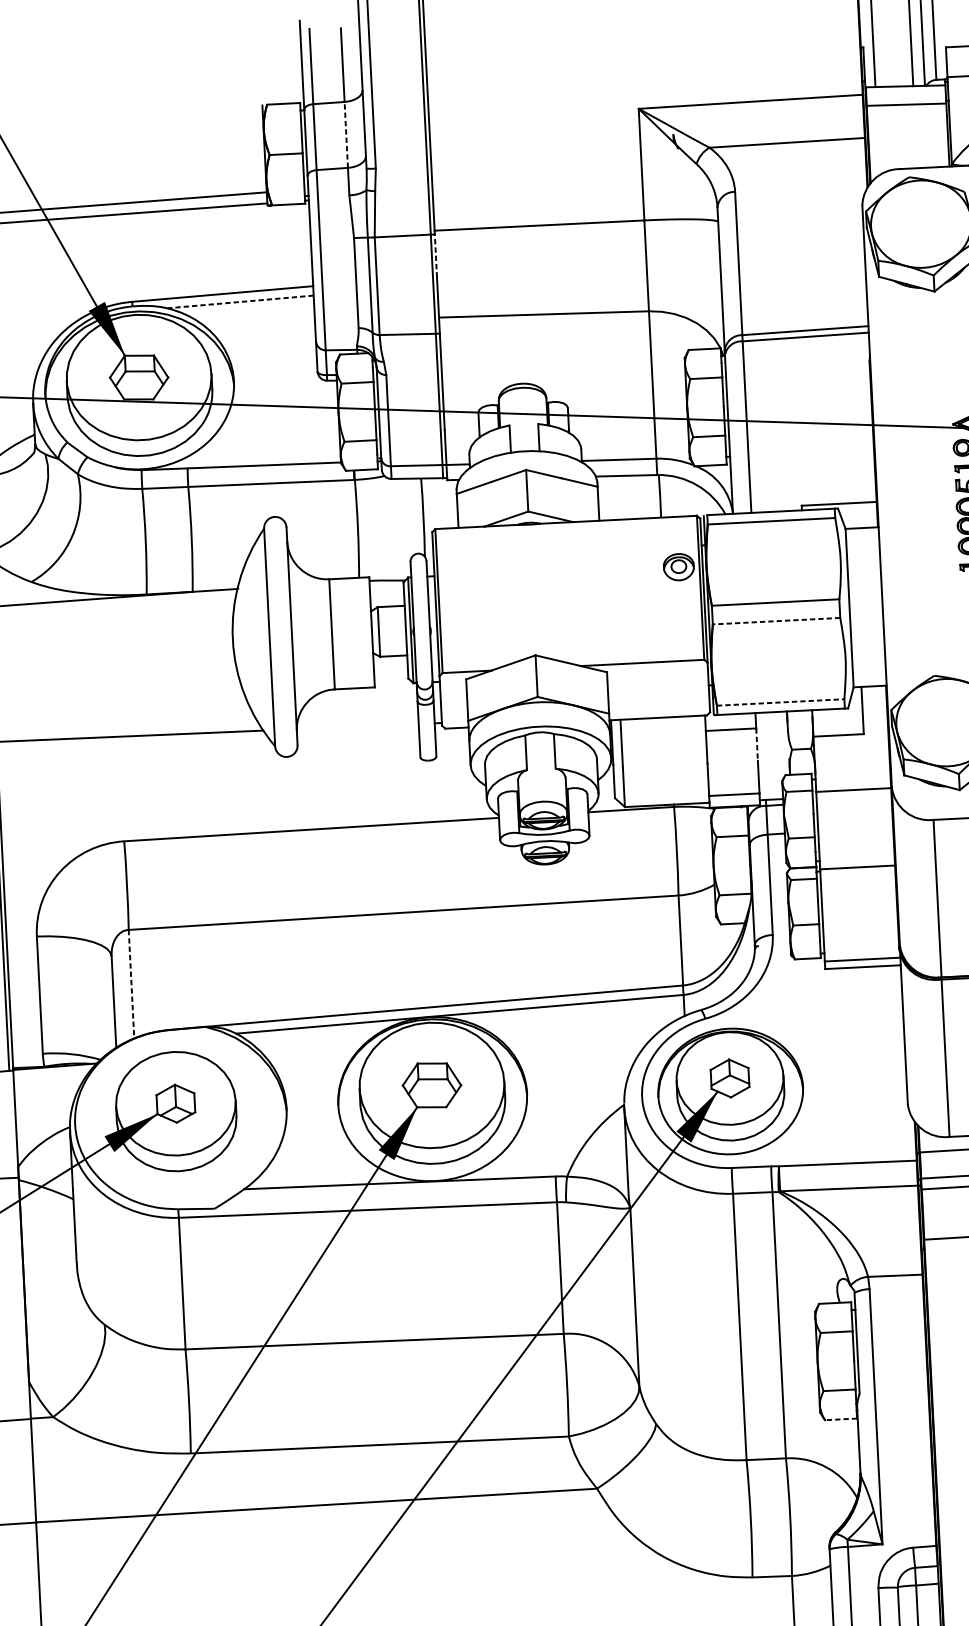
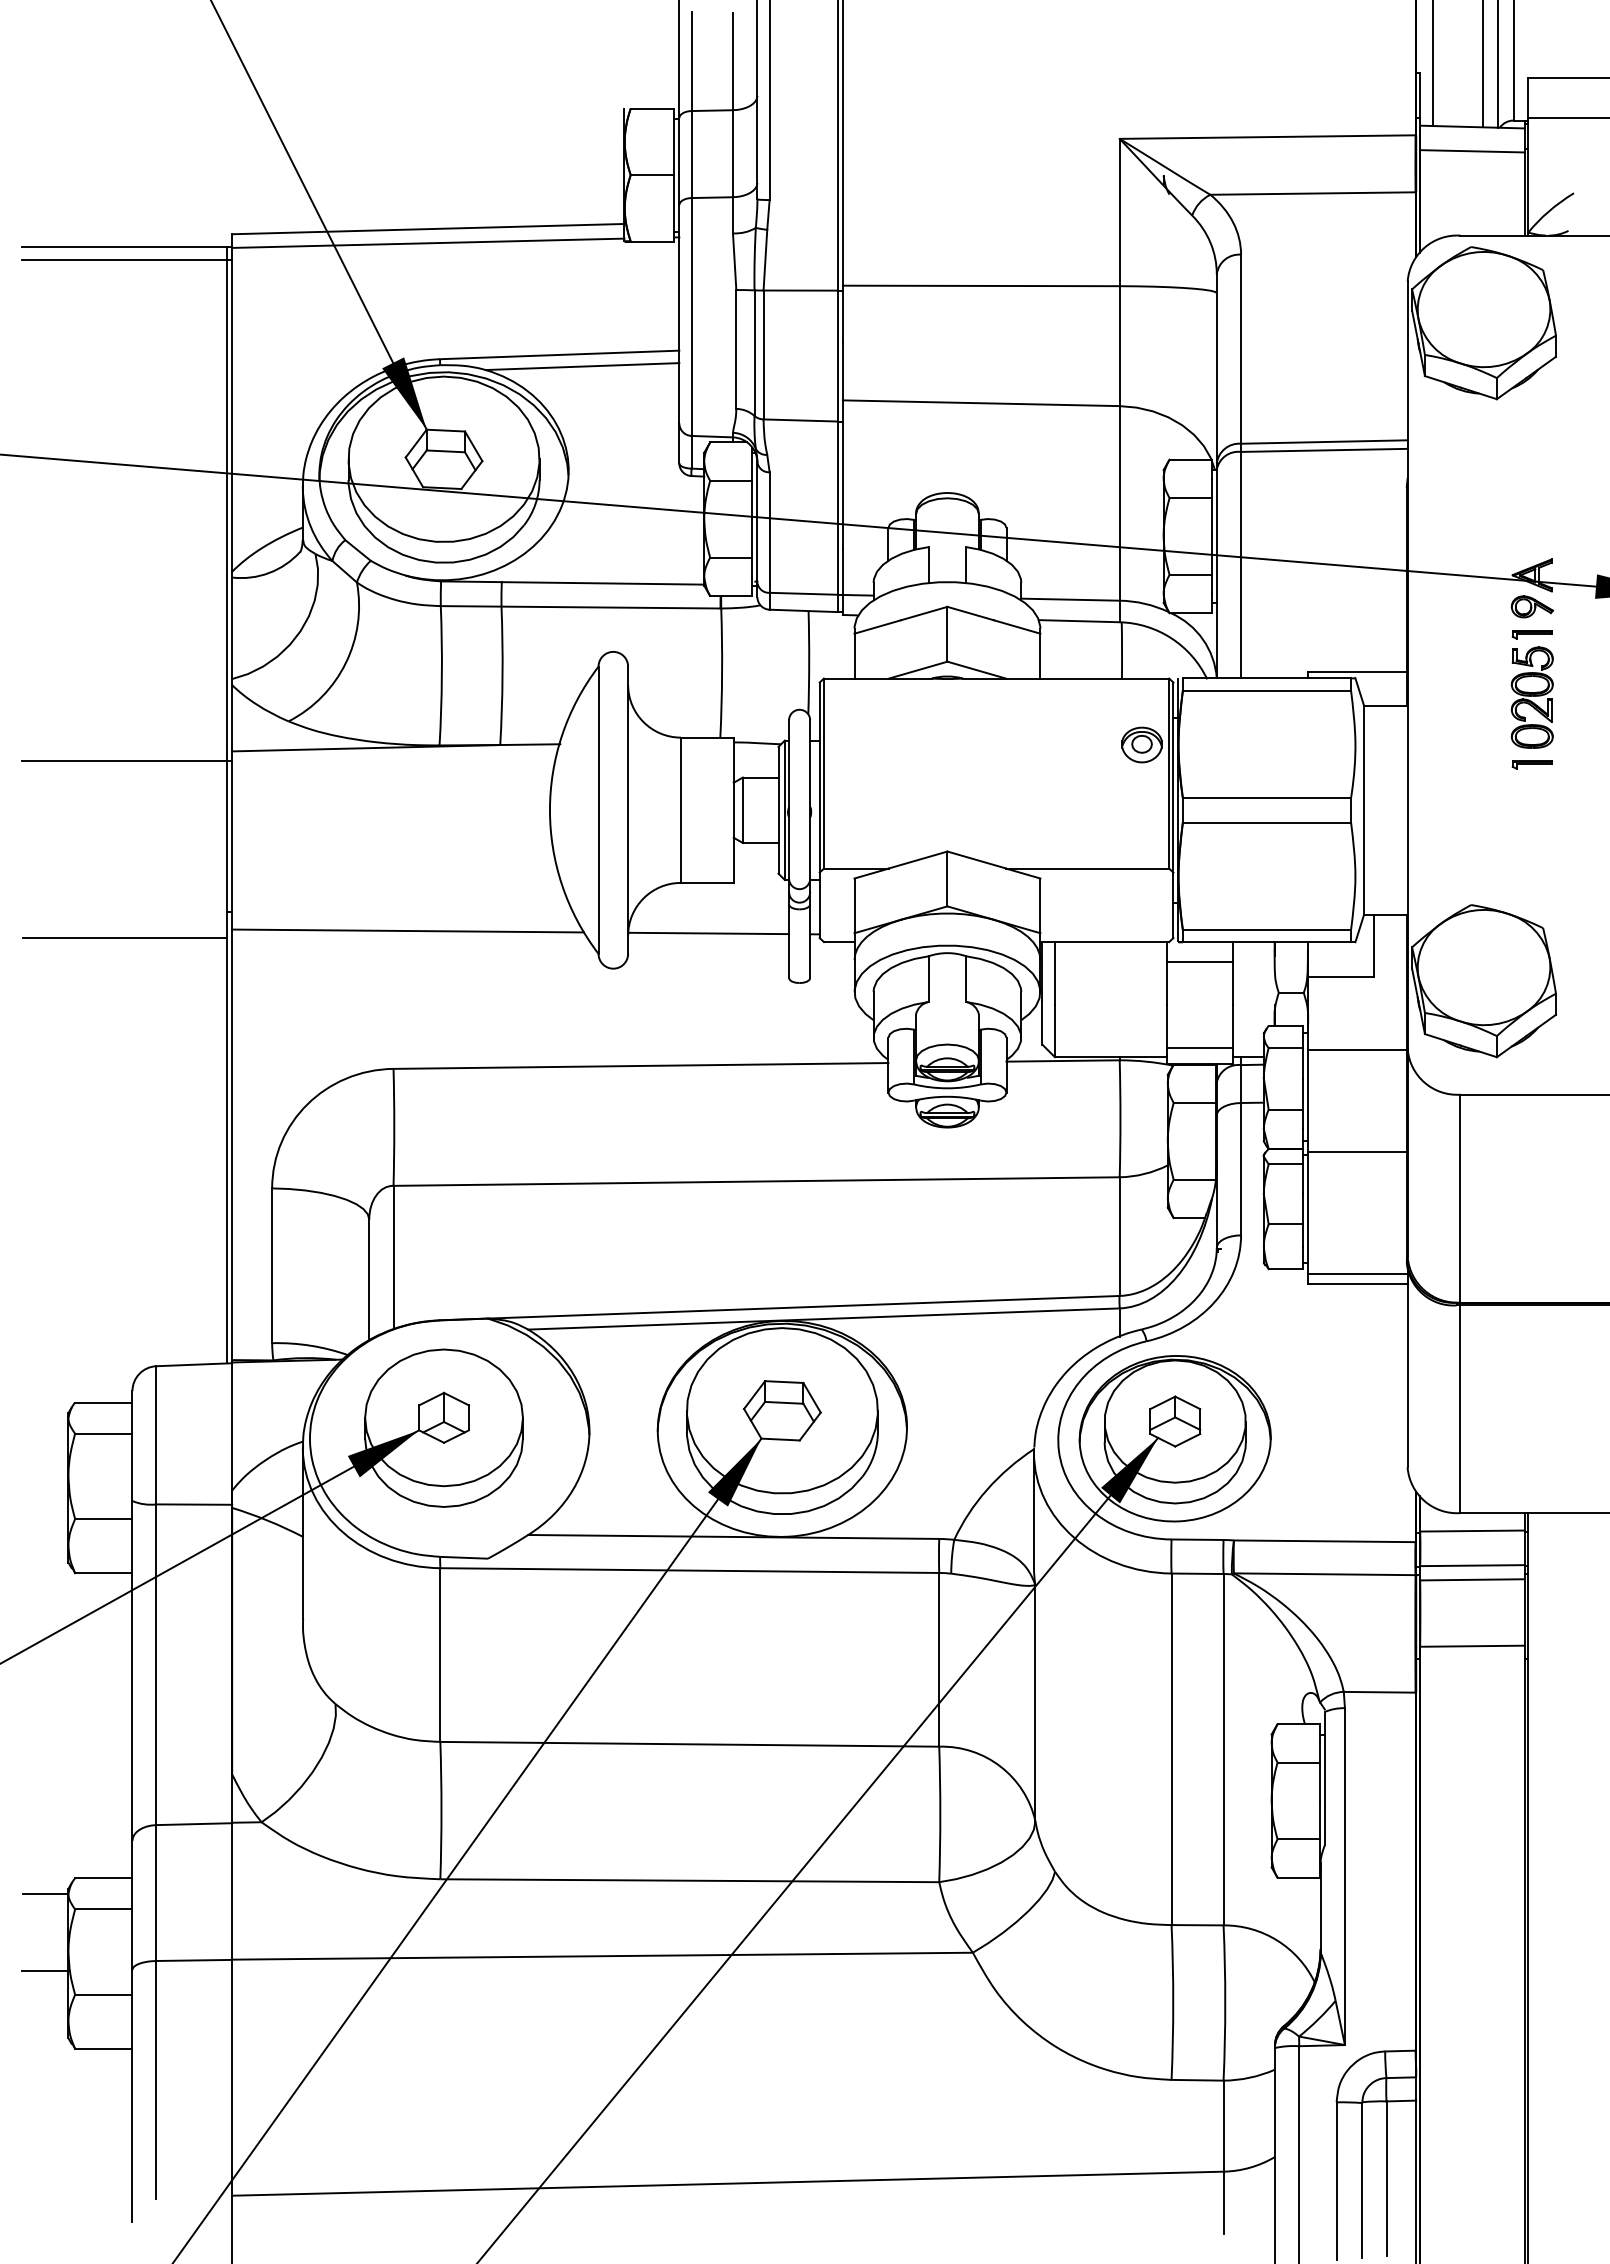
line: (345, 134) -> (732, 153), dashed -> solid
line: (435, 252) -> (842, 314), dashed -> solid
line: (240, 301) -> (582, 366), dashed -> solid
line: (776, 621) -> (1266, 822), dashed -> solid
line: (781, 702) -> (1267, 929), dashed -> solid
line: (357, 726) -> (708, 933), added
line: (757, 745) -> (1233, 984), dashed -> solid
line: (131, 984) -> (393, 1257), dashed -> solid
line: (840, 1419) -> (1298, 1877), dashed -> solid

